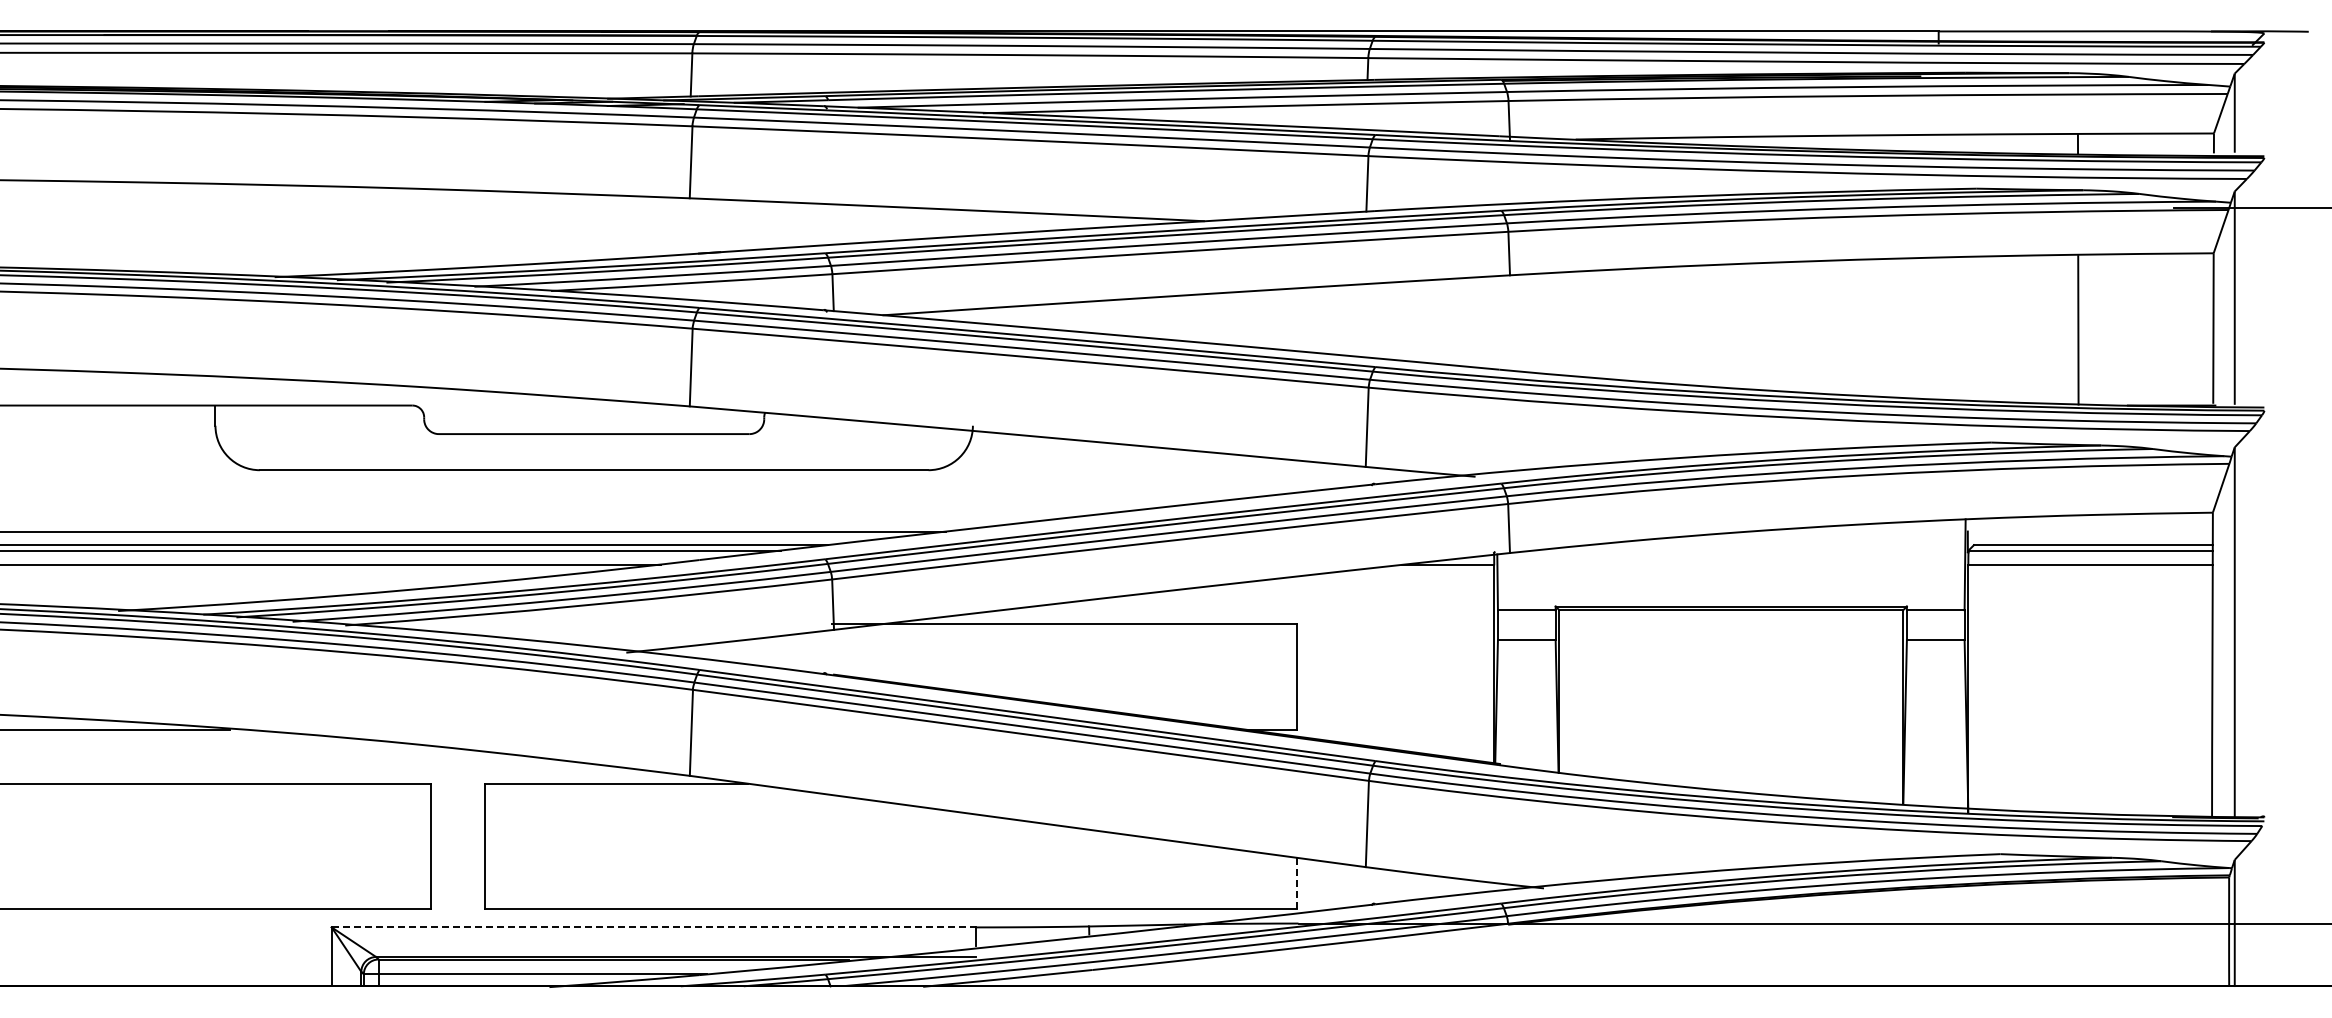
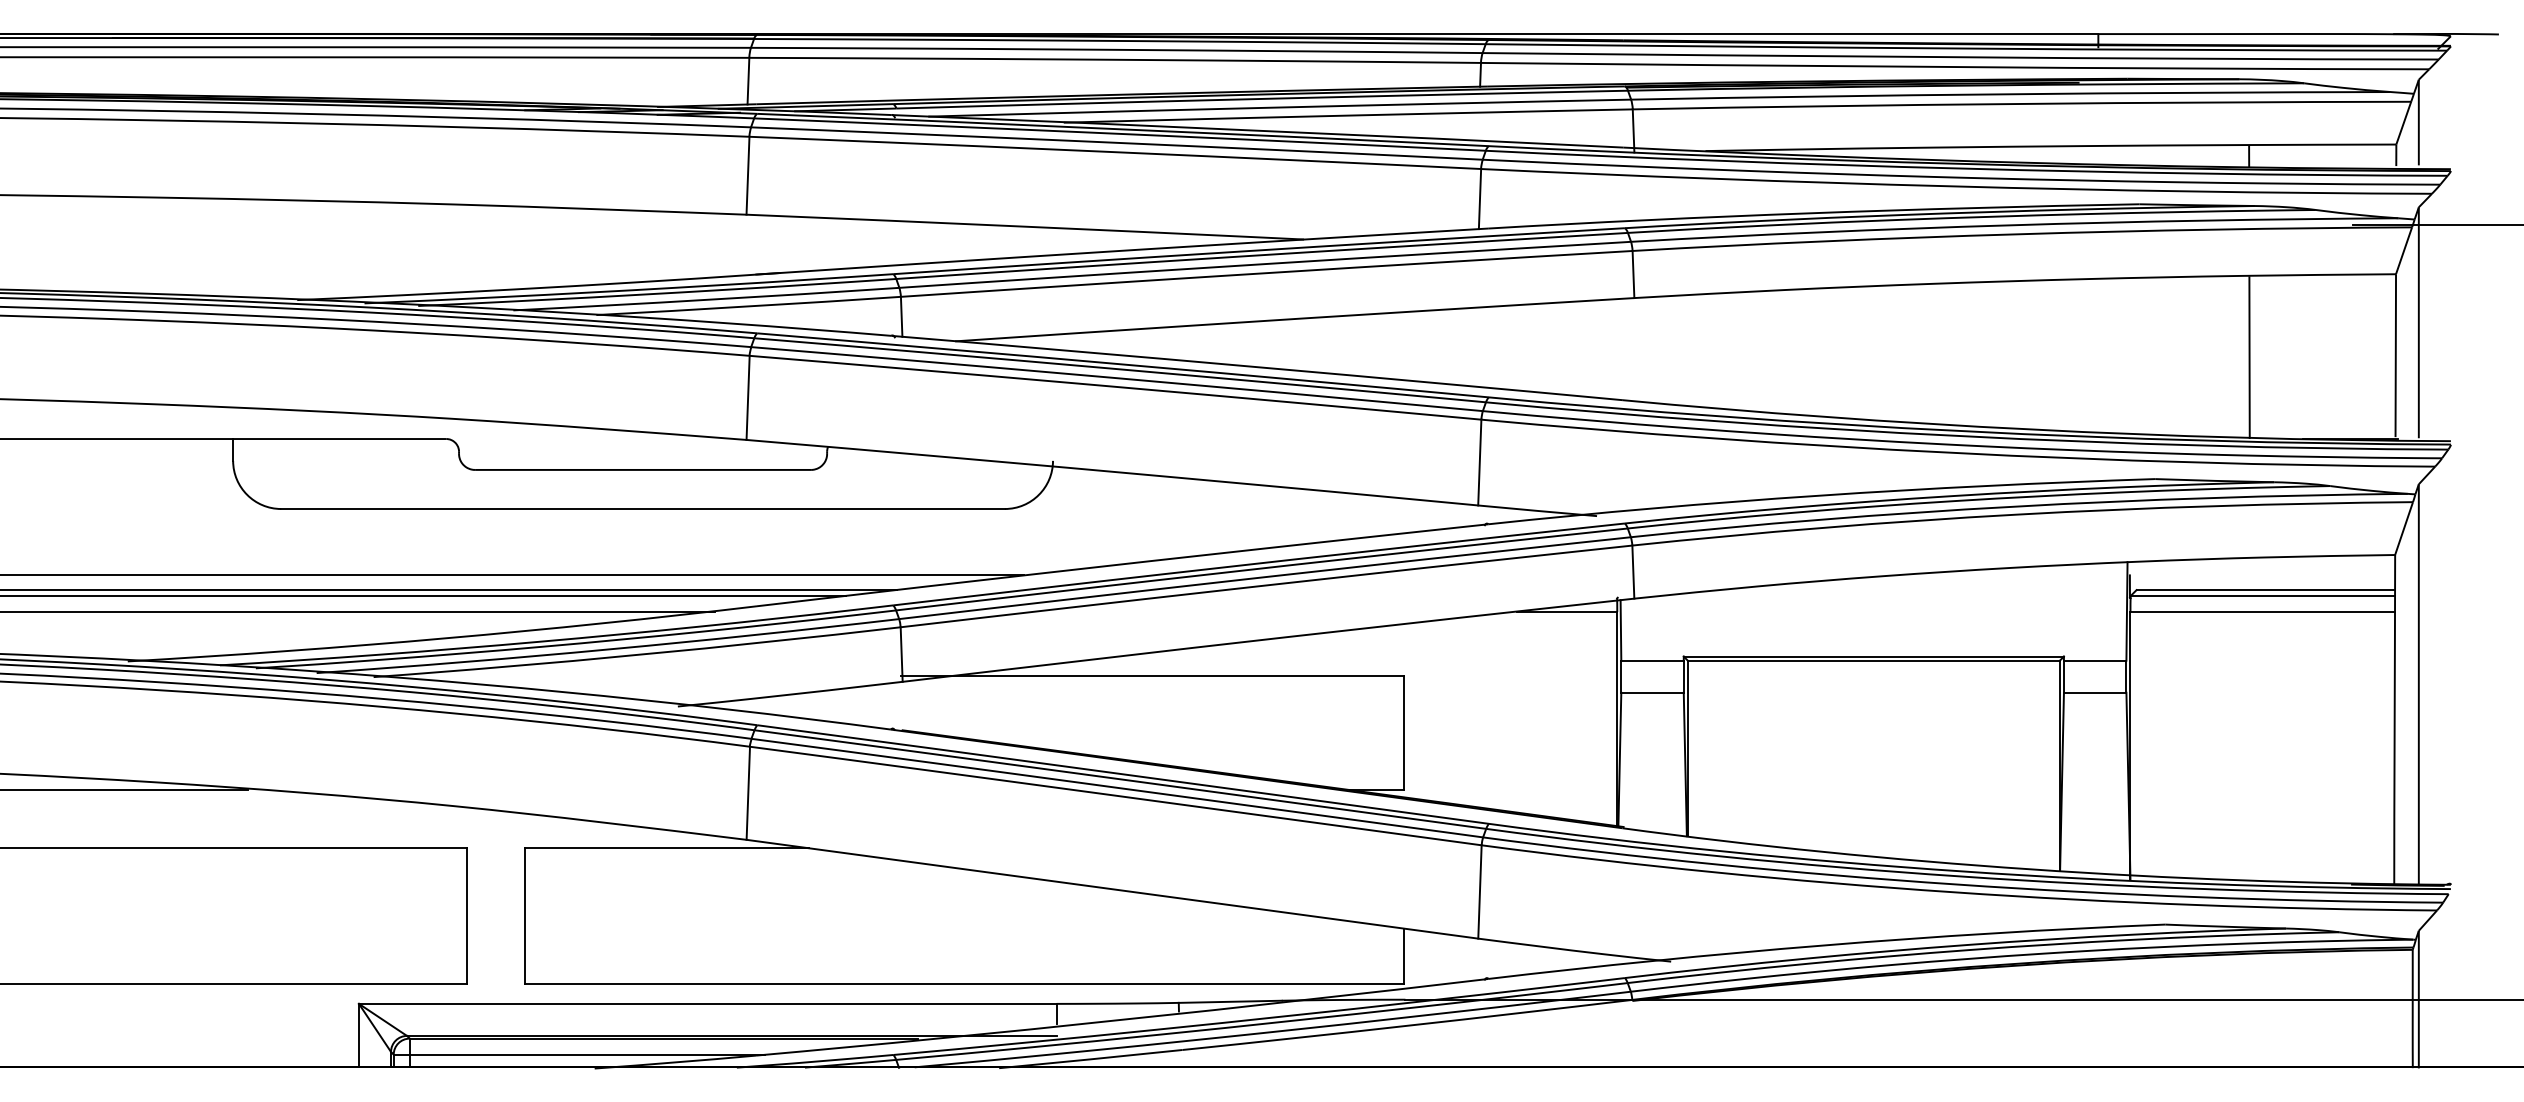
line: (1297, 883) -> (1404, 956), dashed -> solid
line: (654, 927) -> (708, 1003), dashed -> solid

